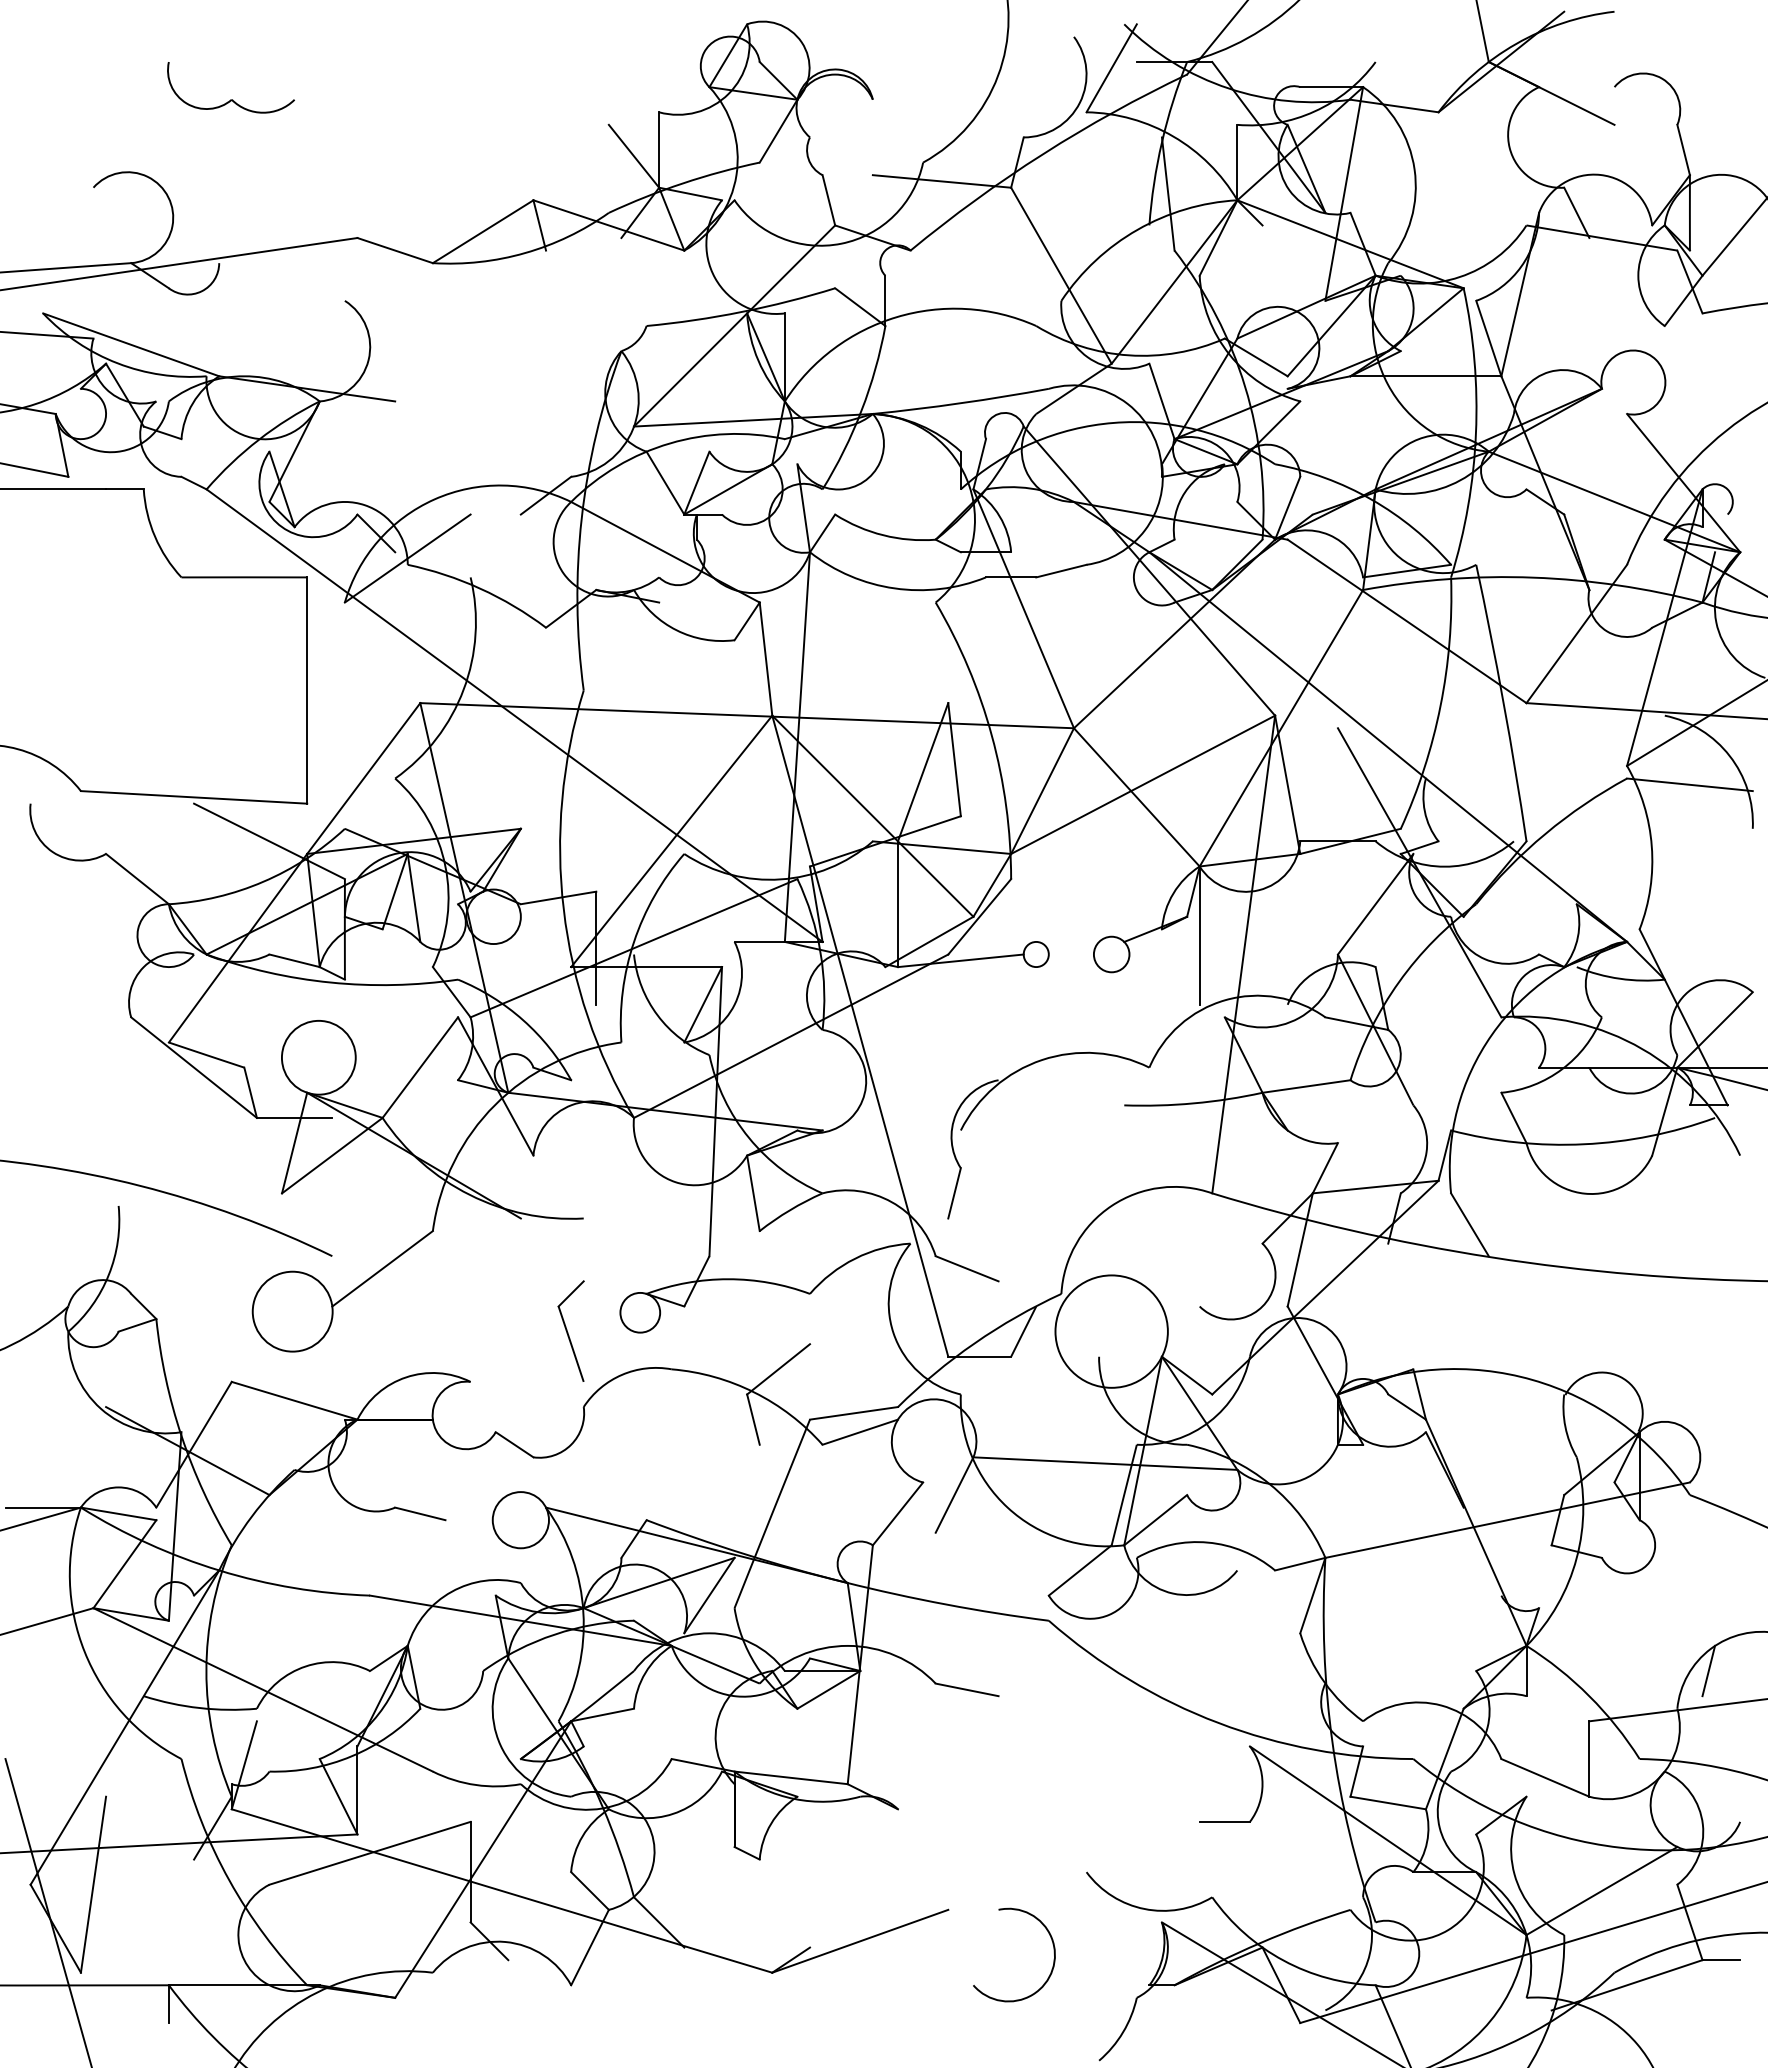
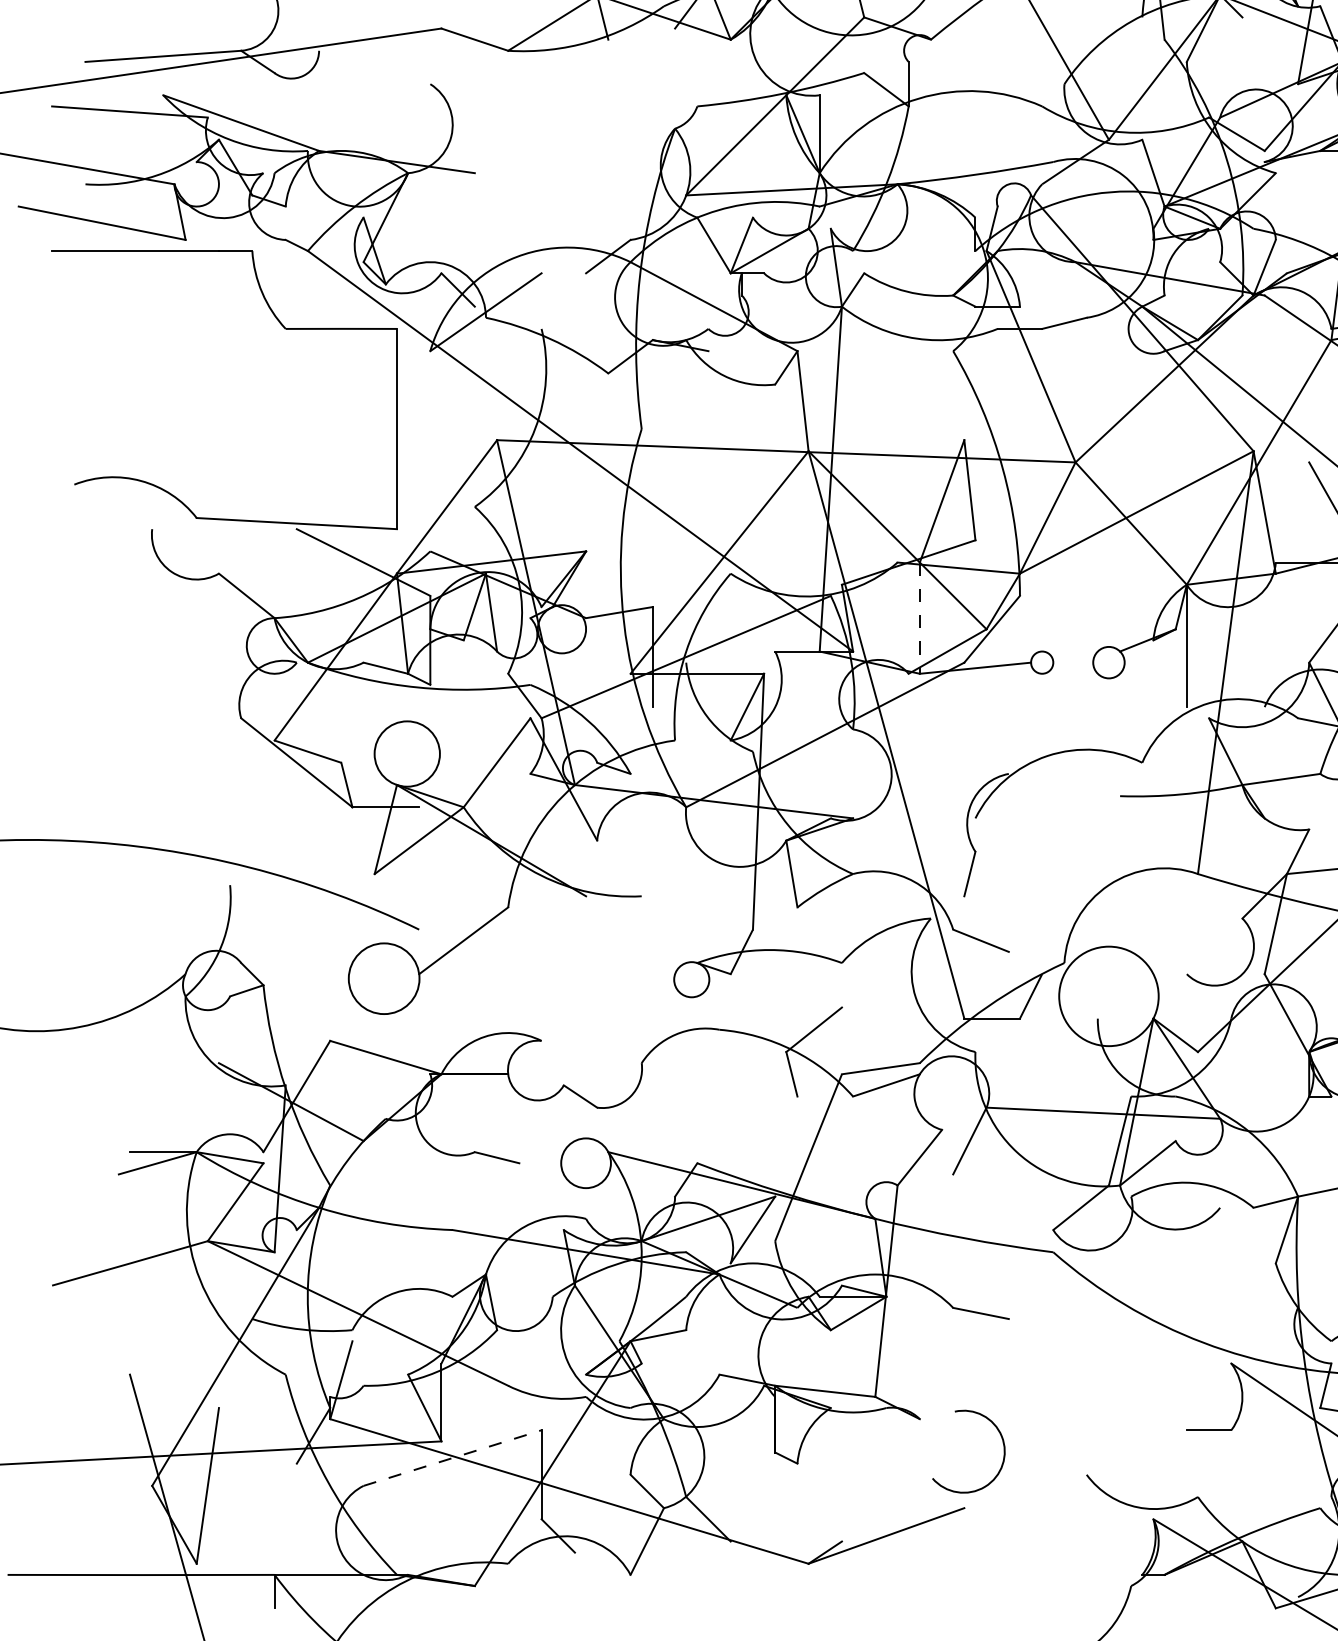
line: (898, 904) -> (920, 618), solid -> dashed
part: (570, 1330) -> (629, 995), removed
line: (370, 1853) -> (452, 1458), solid -> dashed
arc: (1053, 1952) -> (1003, 1449), moved

